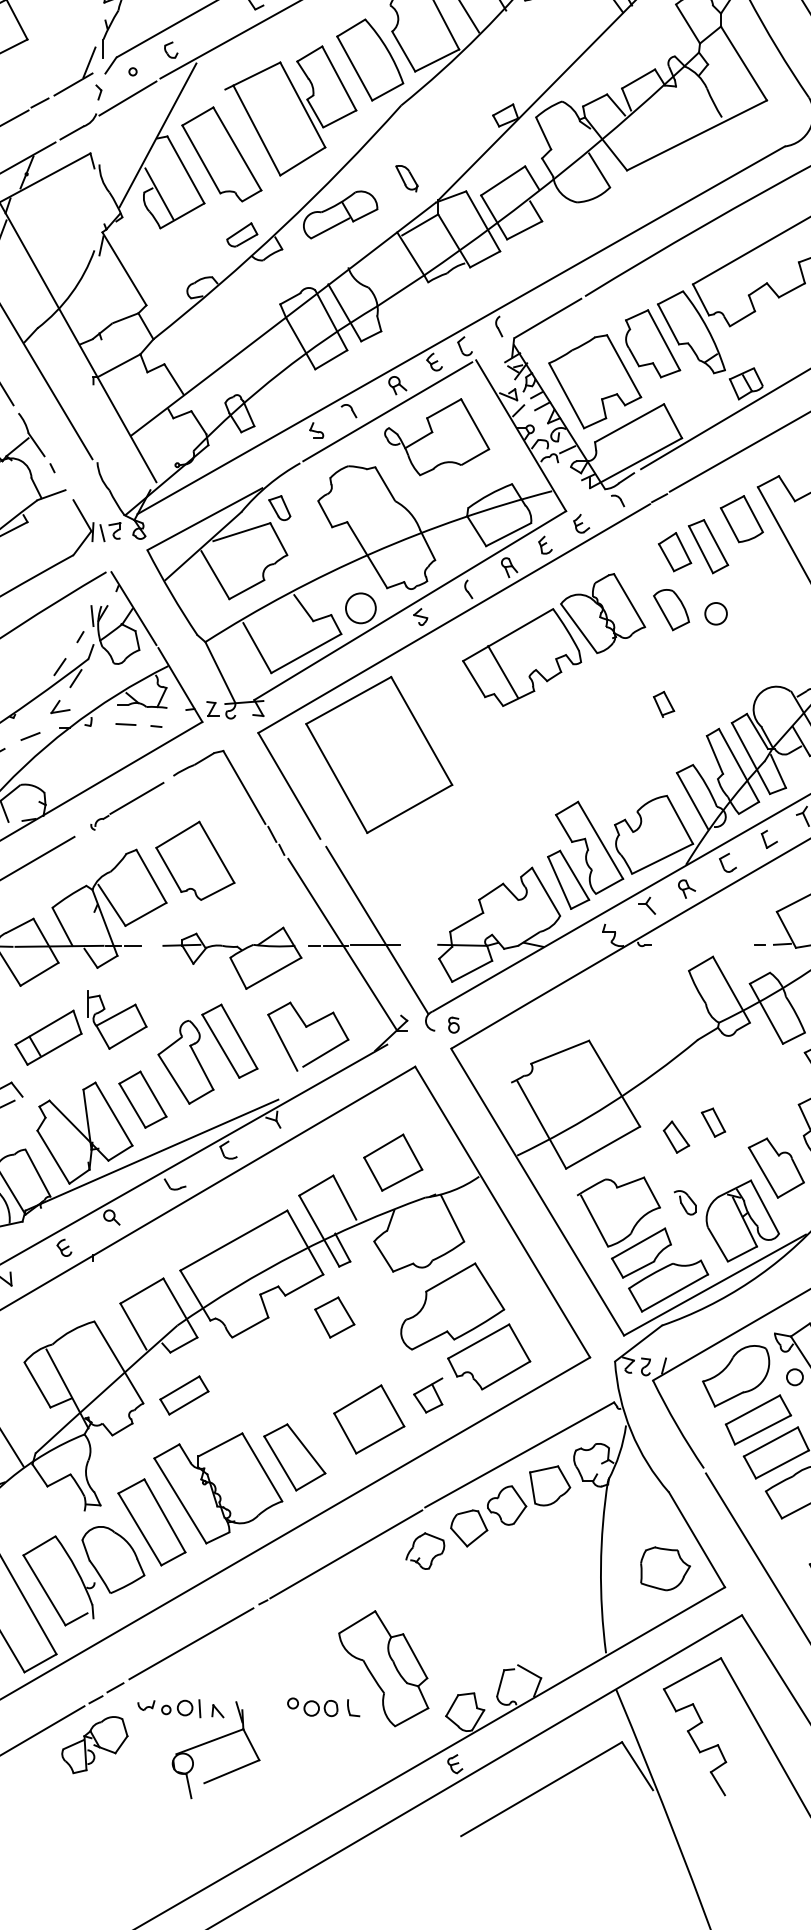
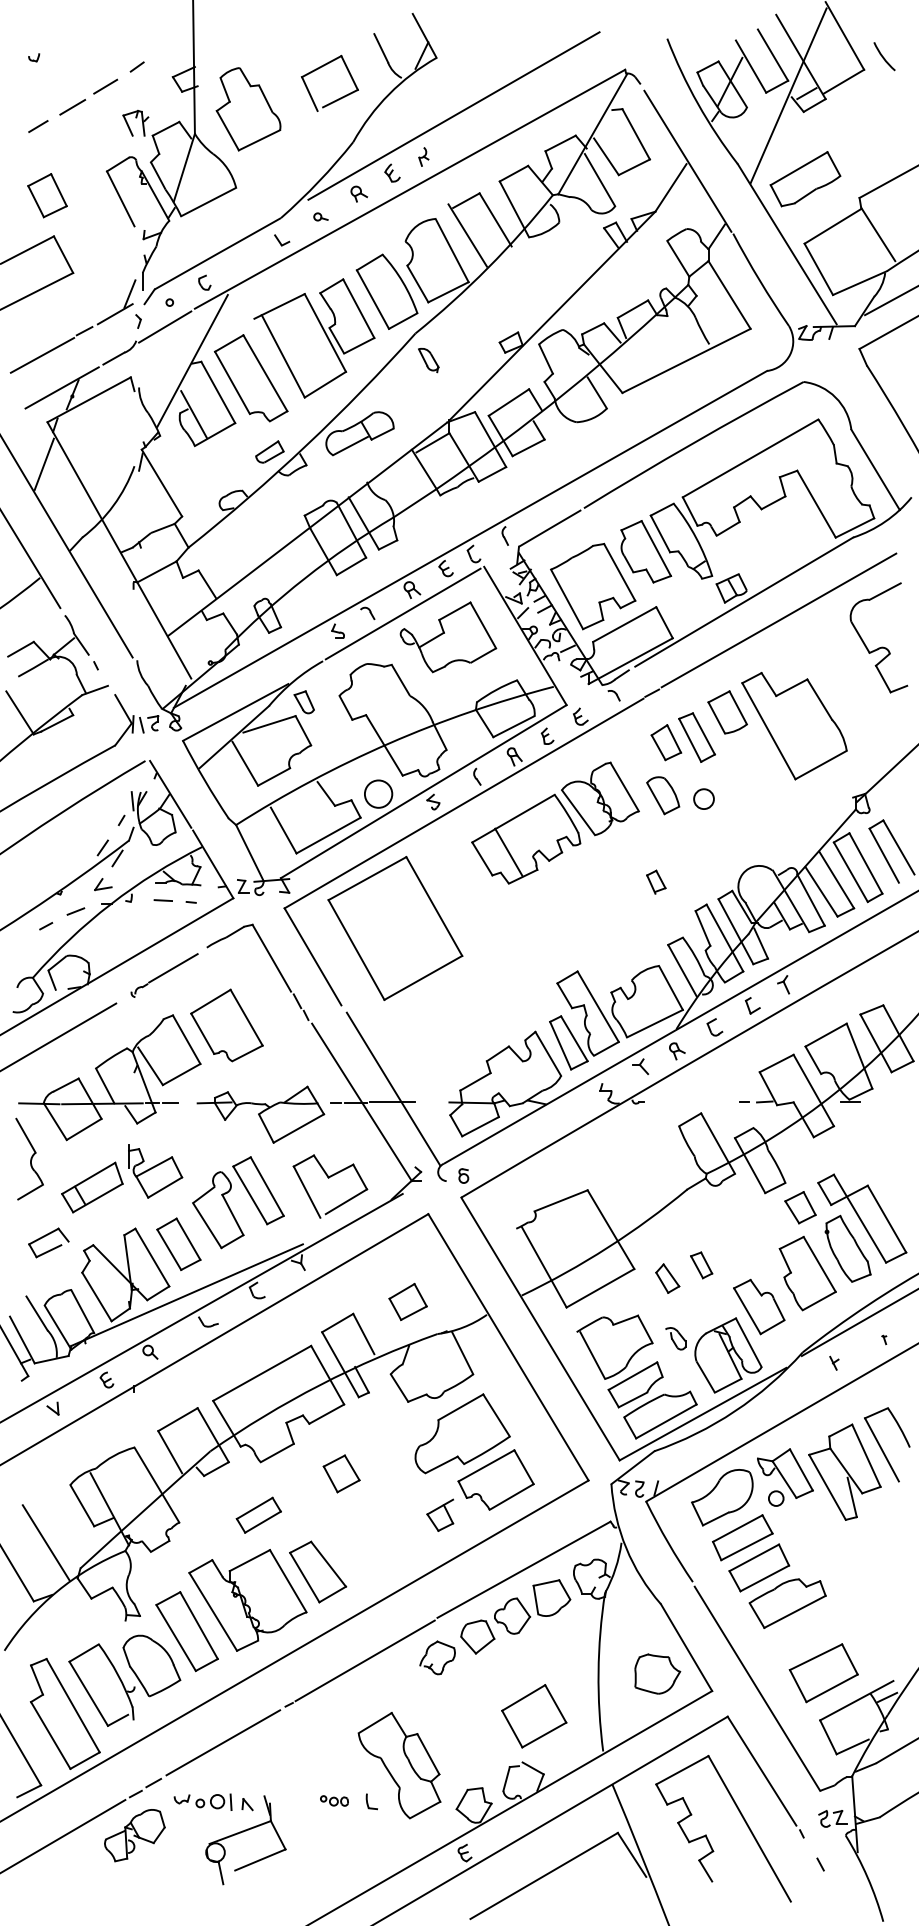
part: (406, 178) -> (428, 360), moved
part: (392, 1162) -> (407, 1301), size x0.7
part: (334, 1317) -> (341, 1473), moved
part: (183, 1394) -> (258, 1514), moved
part: (369, 1419) -> (534, 1716), moved
part: (312, 1706) -> (334, 1800), size x0.6

